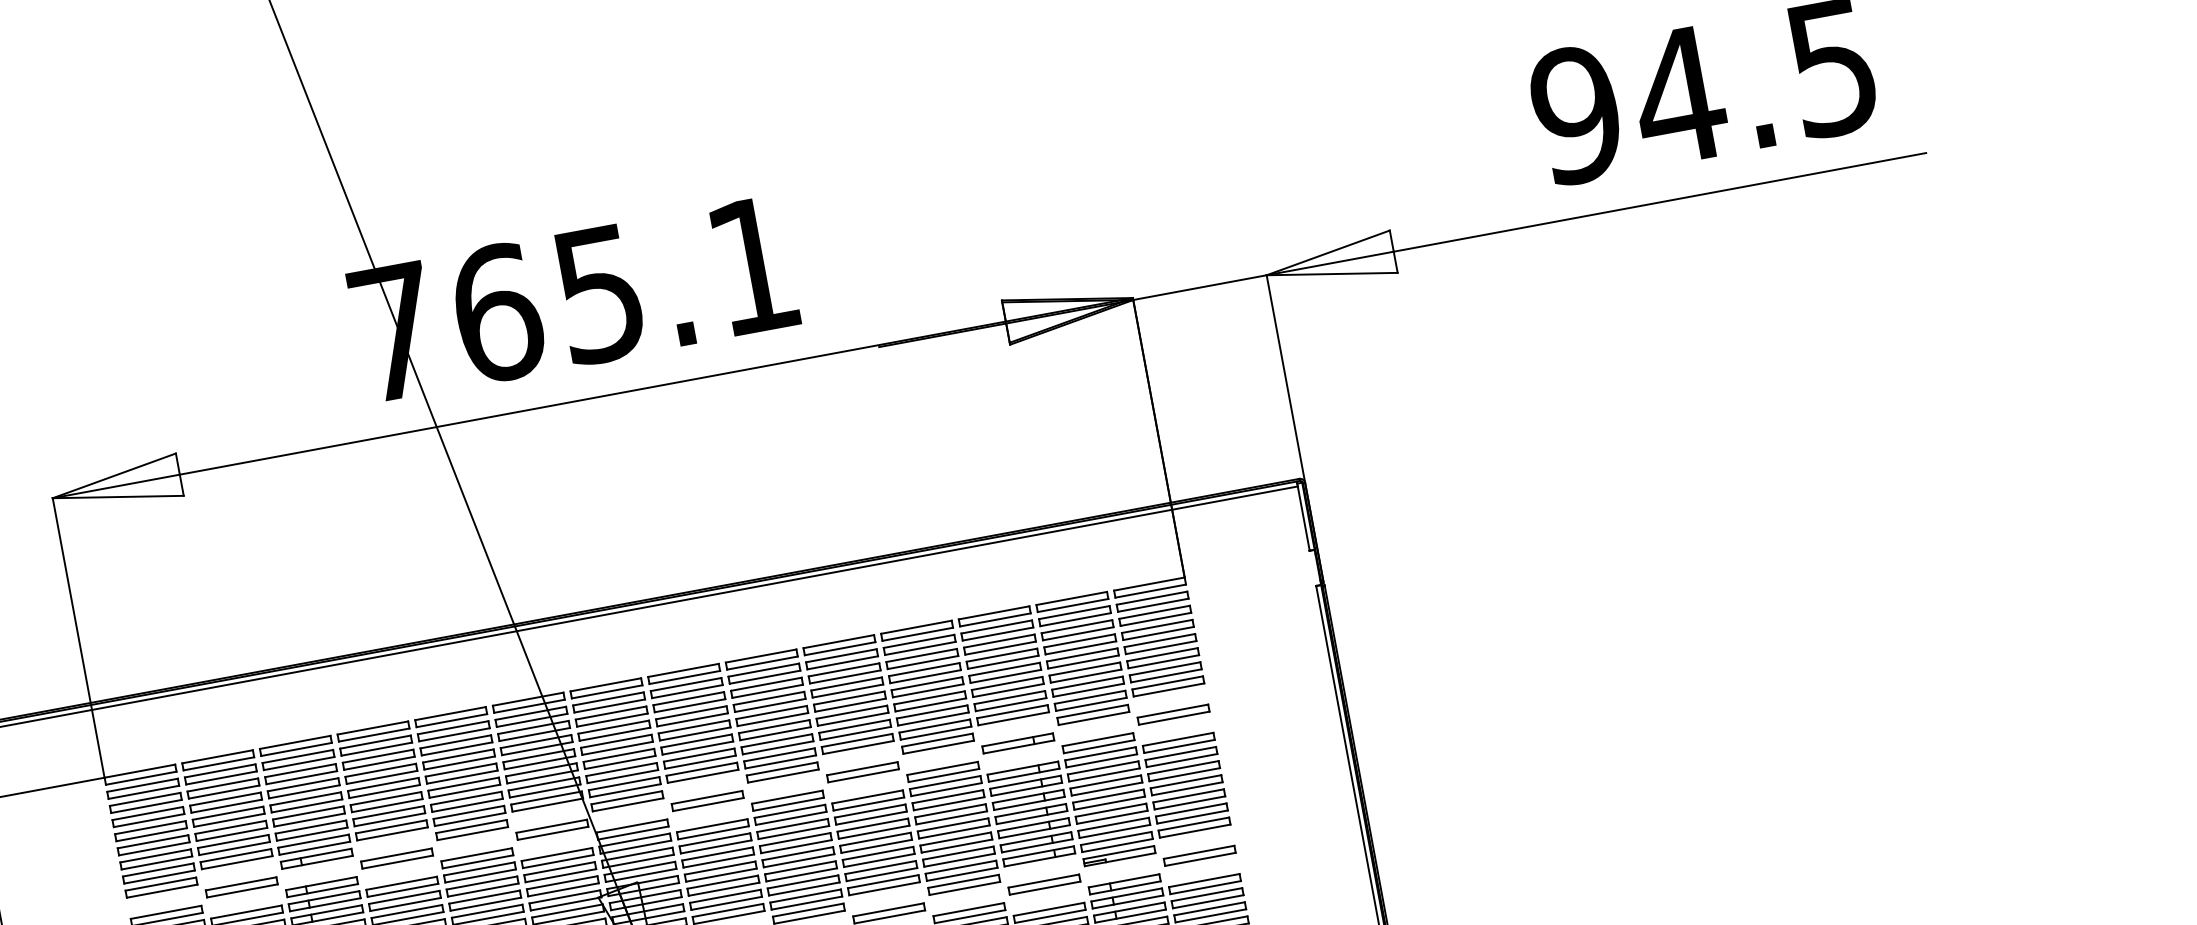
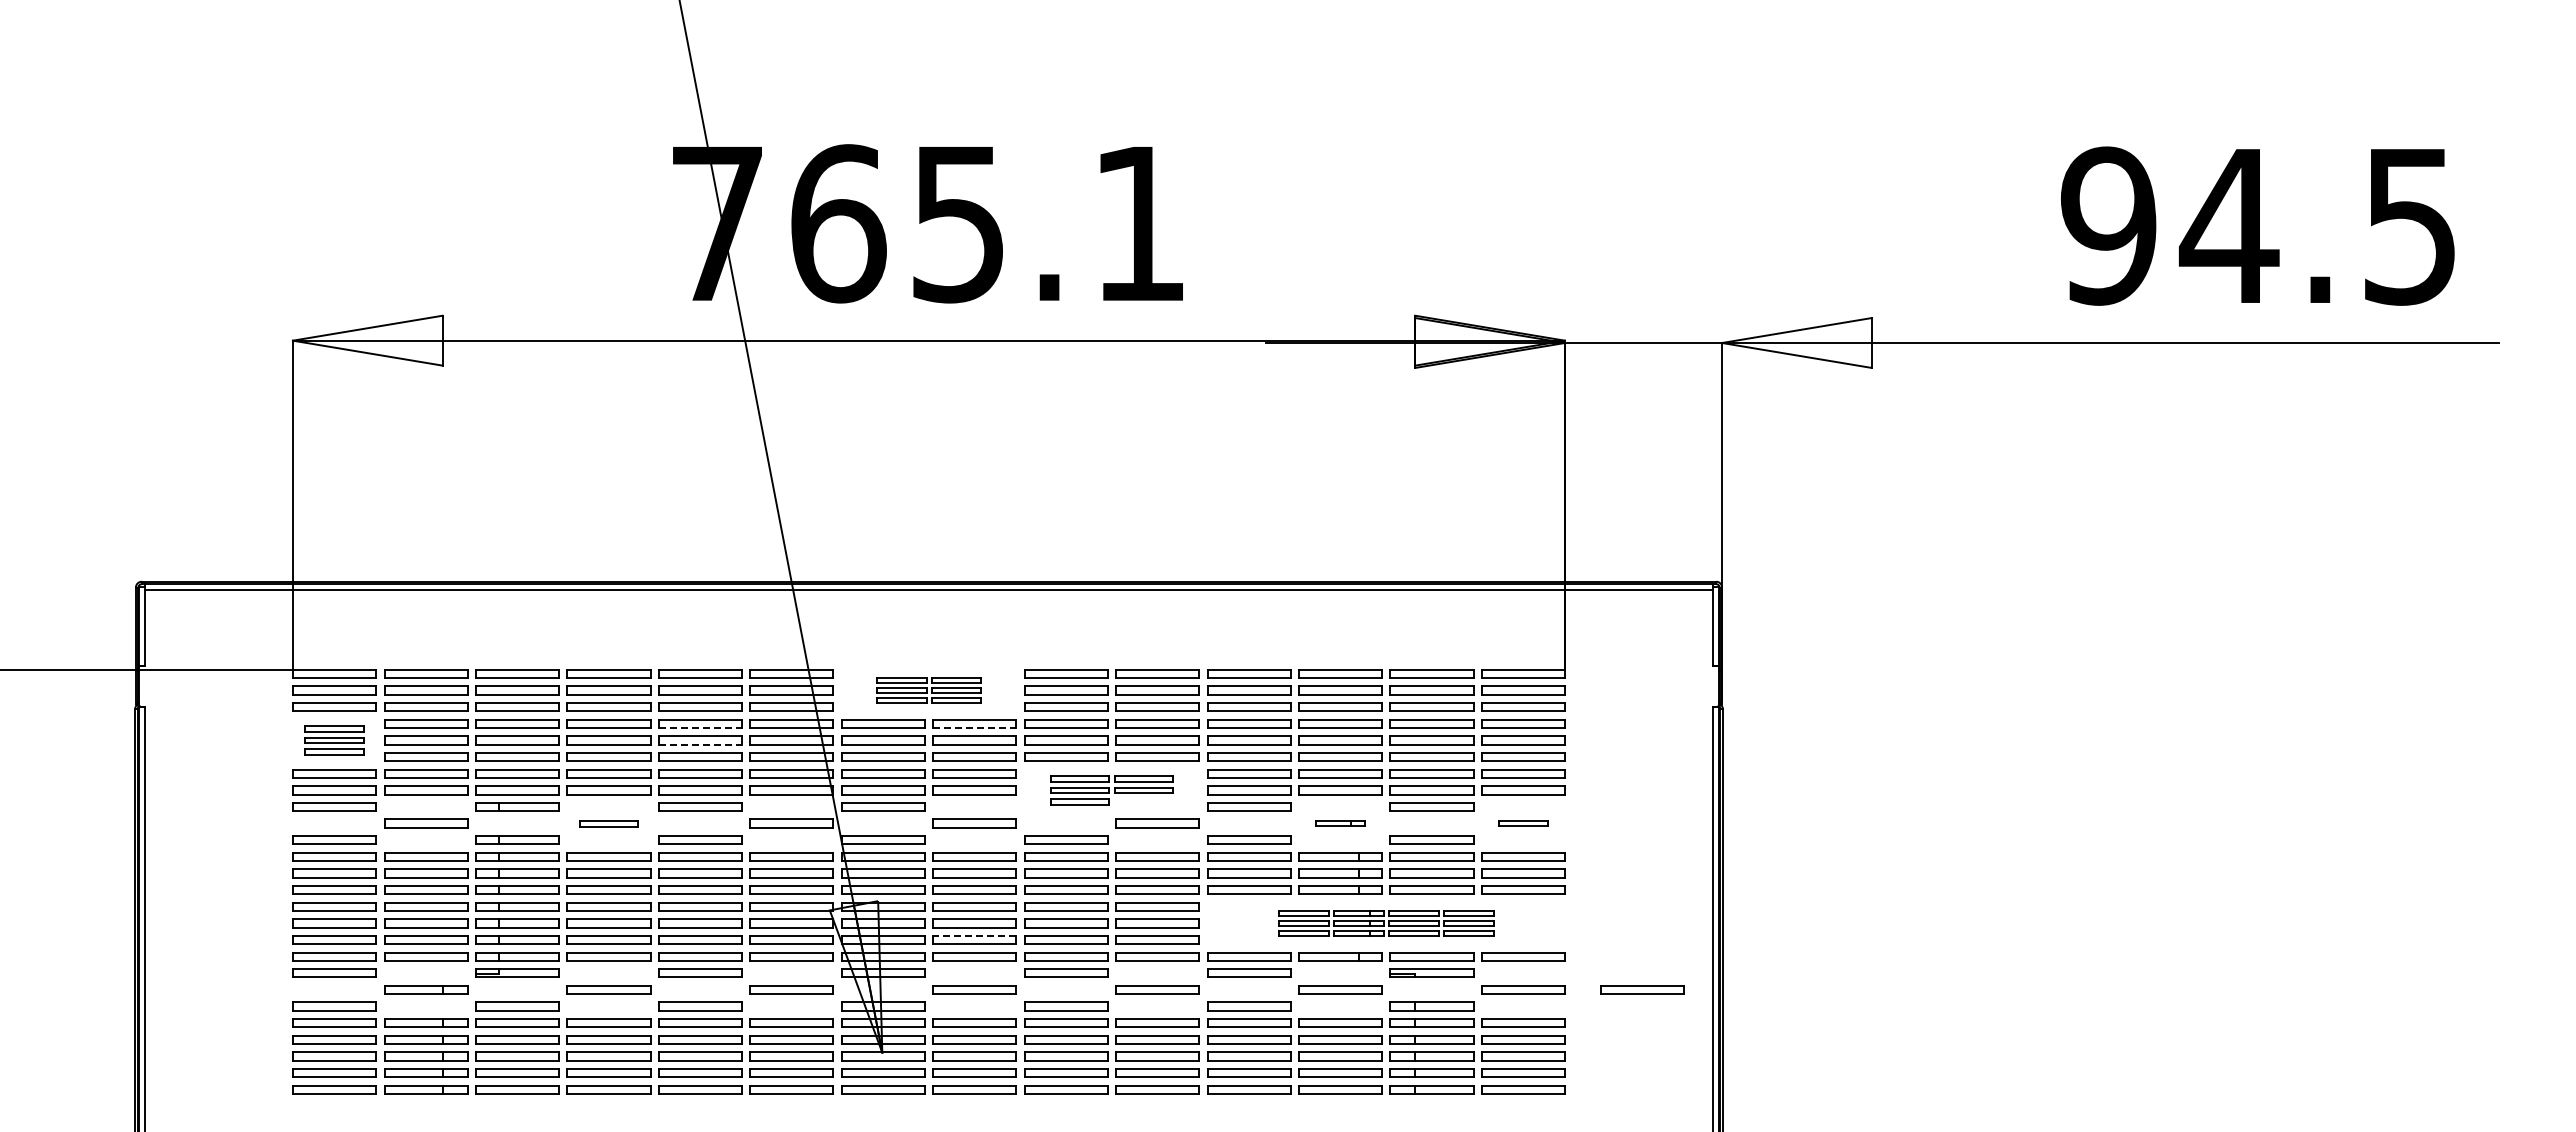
part: (647, 695) -> (928, 690), size x0.6
part: (1173, 714) -> (1523, 823), size x0.6
line: (692, 720) -> (974, 728), solid -> dashed
part: (1018, 743) -> (1340, 823), size x0.6
part: (818, 751) -> (1111, 790), size x0.7
line: (459, 763) -> (700, 728), solid -> dashed
line: (462, 776) -> (700, 744), solid -> dashed
part: (1073, 821) -> (1386, 923), size x0.6
part: (150, 831) -> (334, 740), size x0.7
part: (1300, 836) -> (1642, 989), added
part: (396, 858) -> (608, 823), size x0.7
line: (725, 896) -> (974, 935), solid -> dashed

